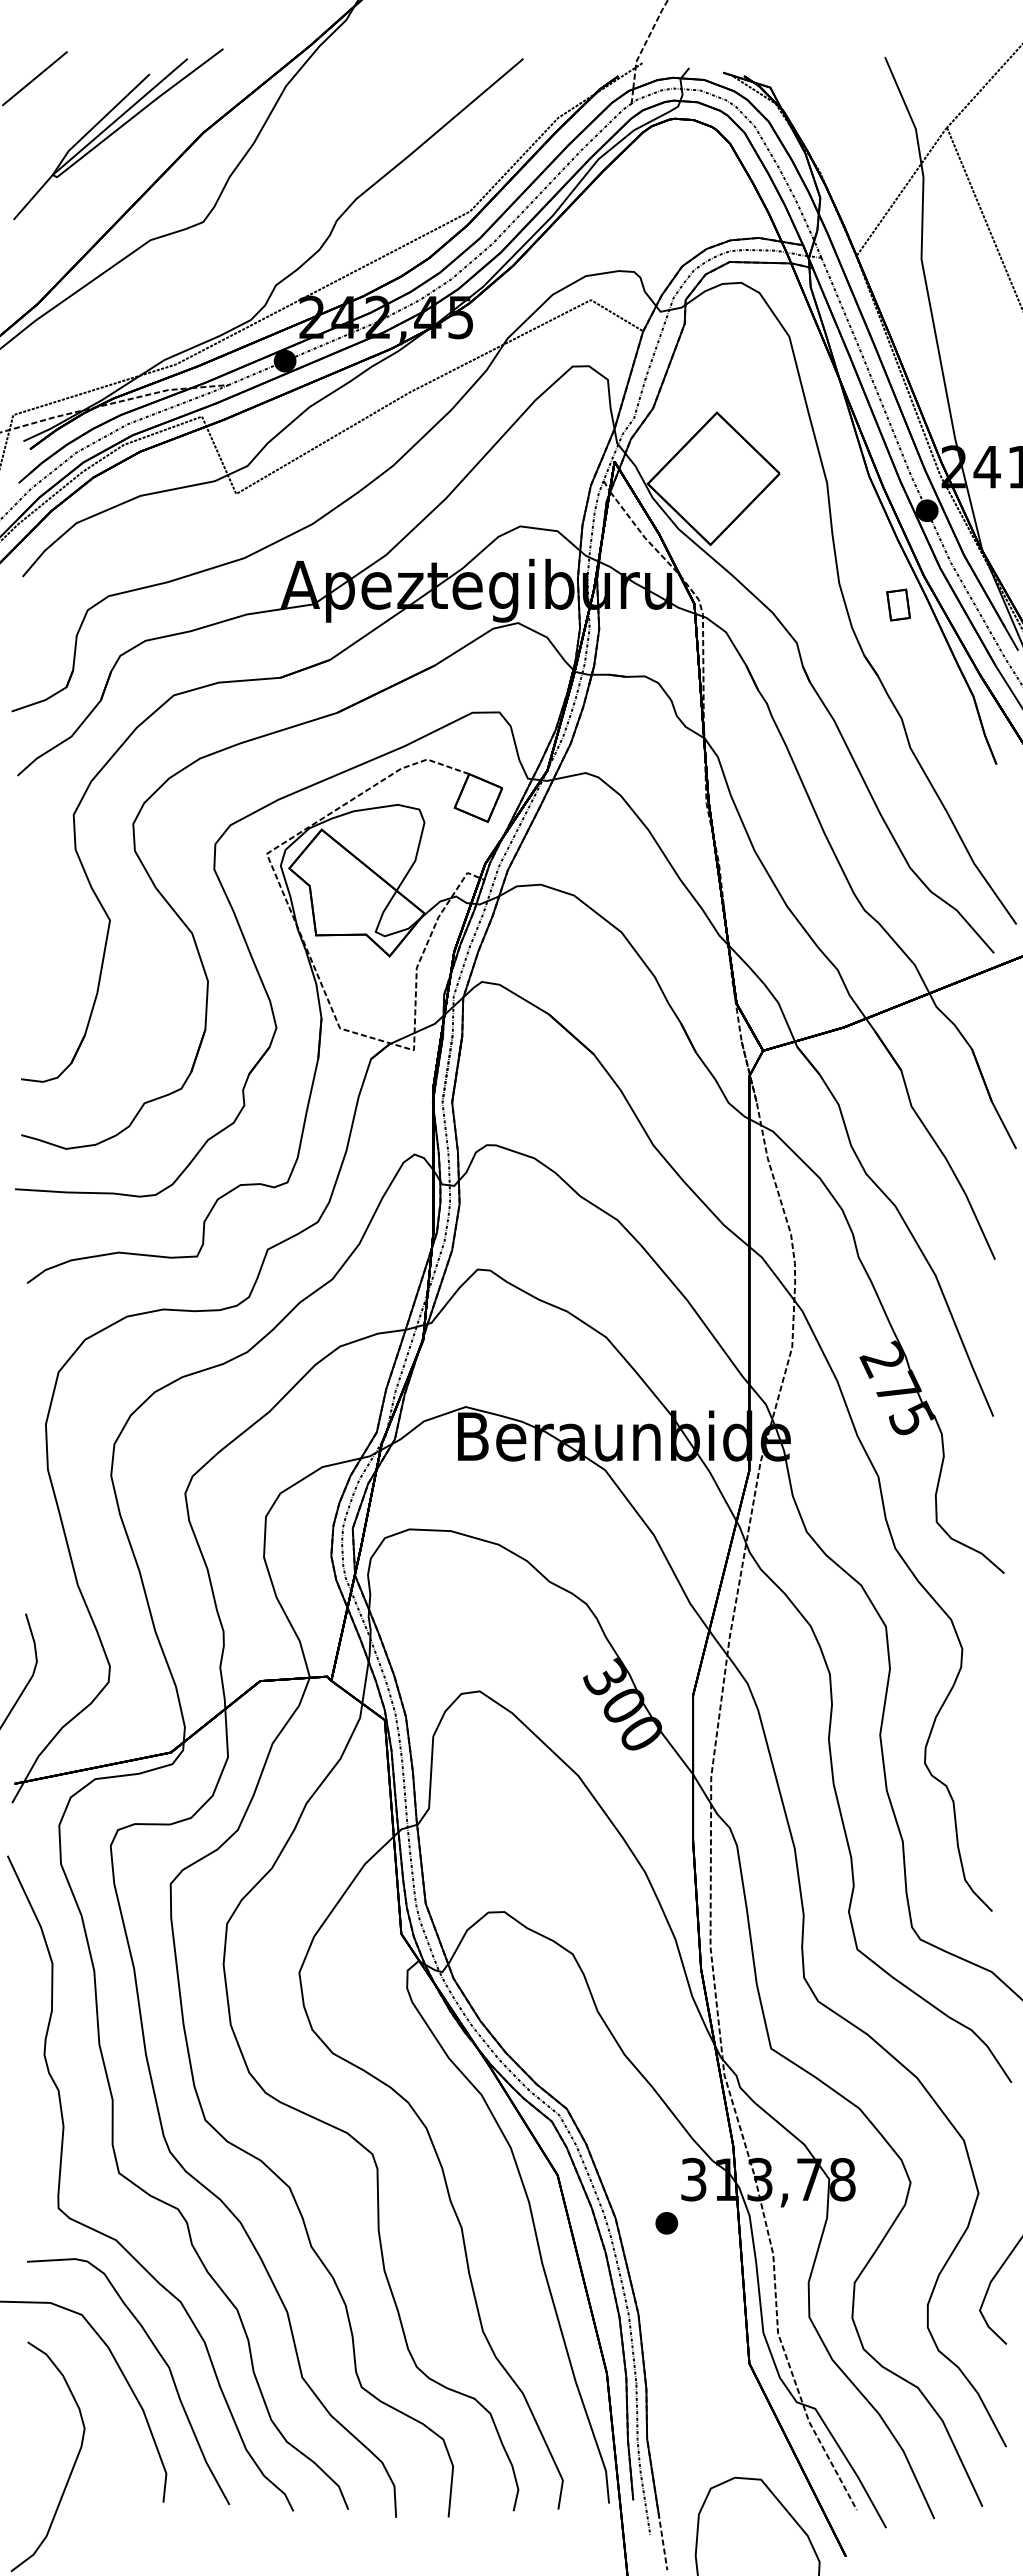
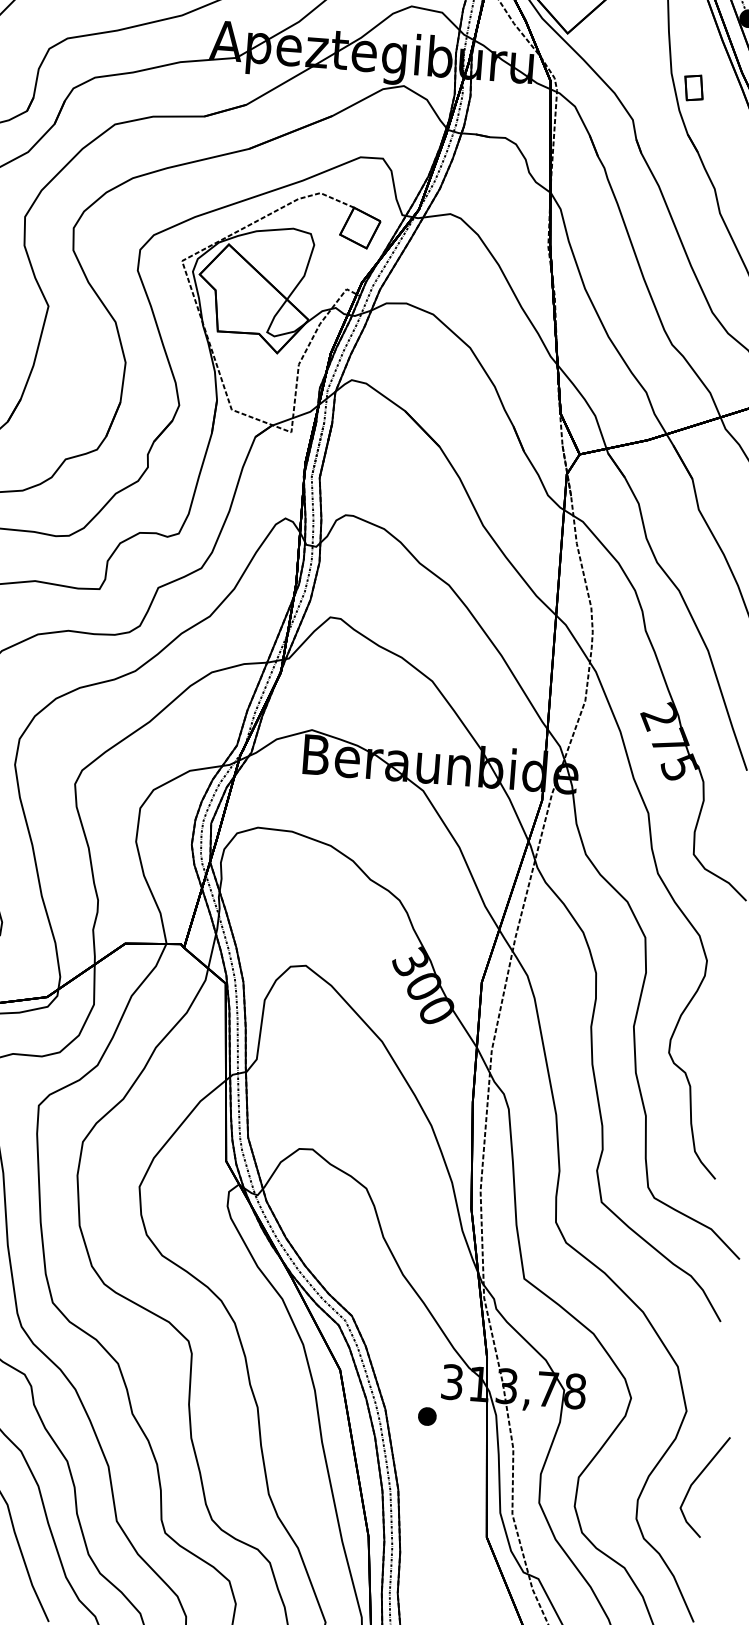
part: (898, 604) -> (693, 87), moved

